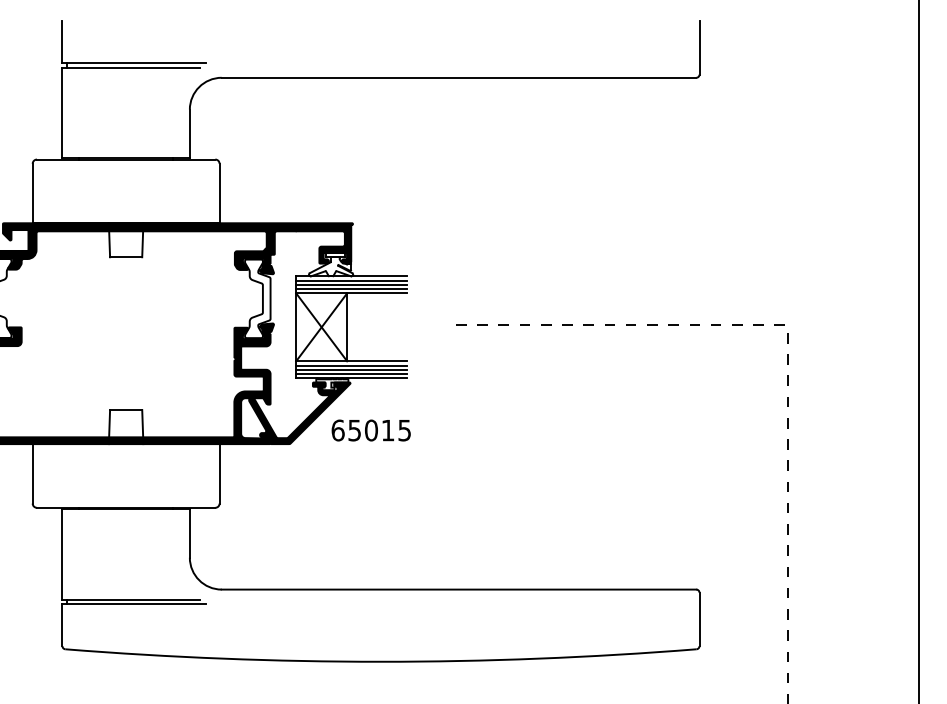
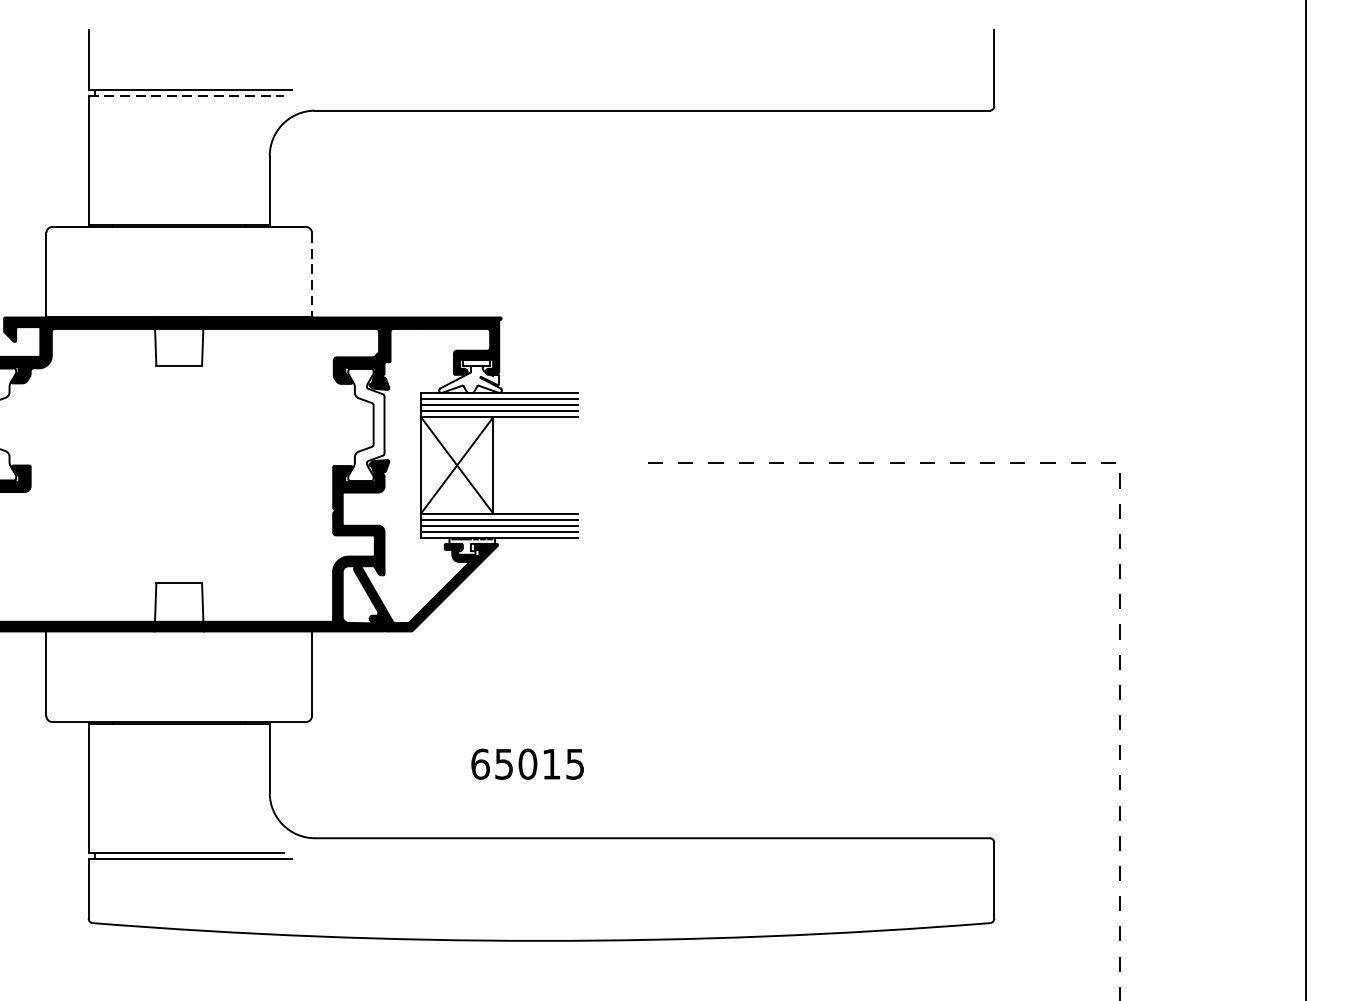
line: (131, 67) -> (186, 96), solid -> dashed
line: (219, 193) -> (311, 275), solid -> dashed
text: (370, 430) -> (526, 764), moved

